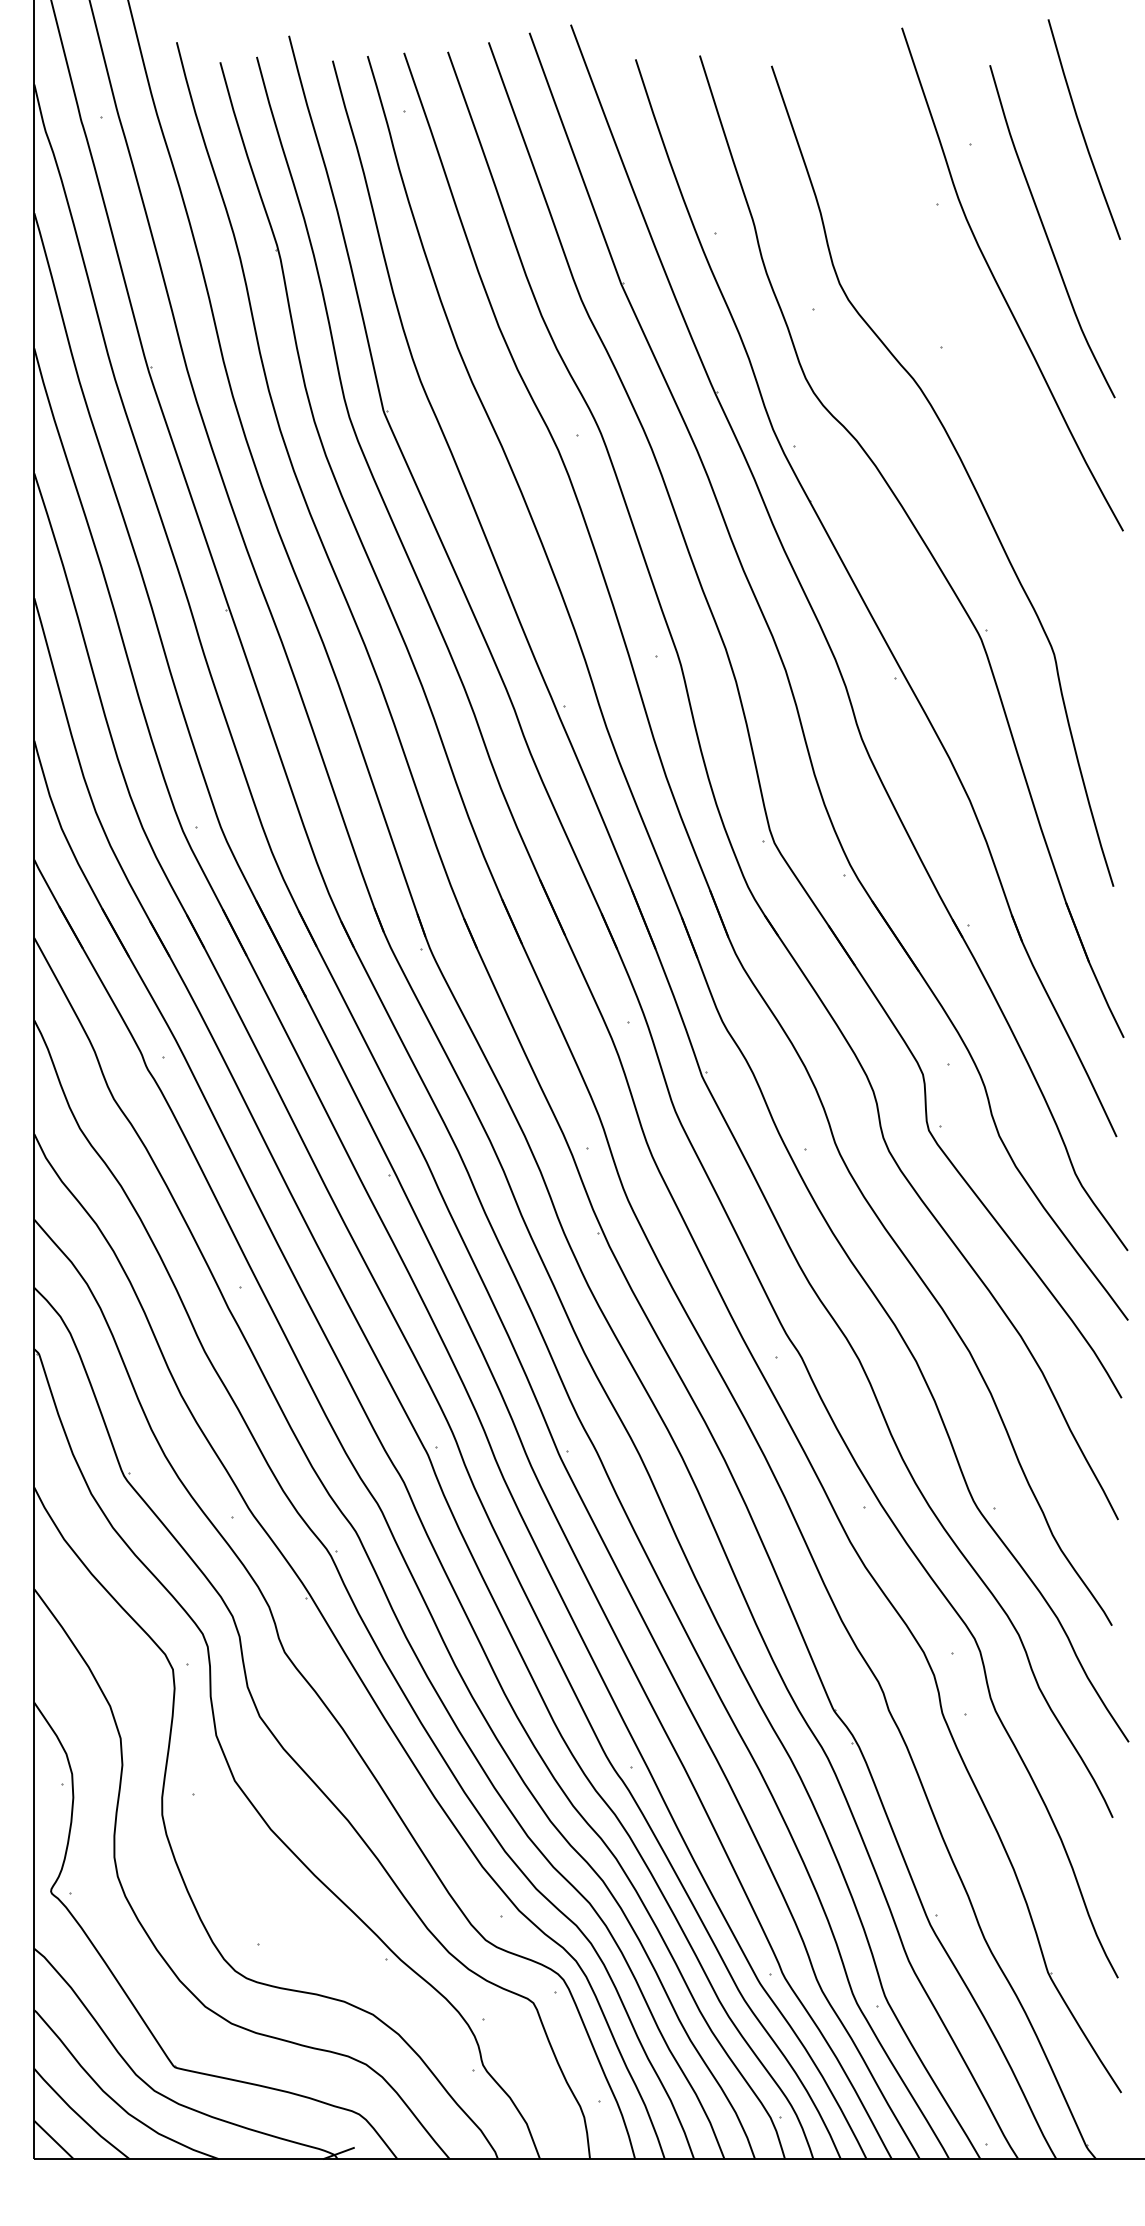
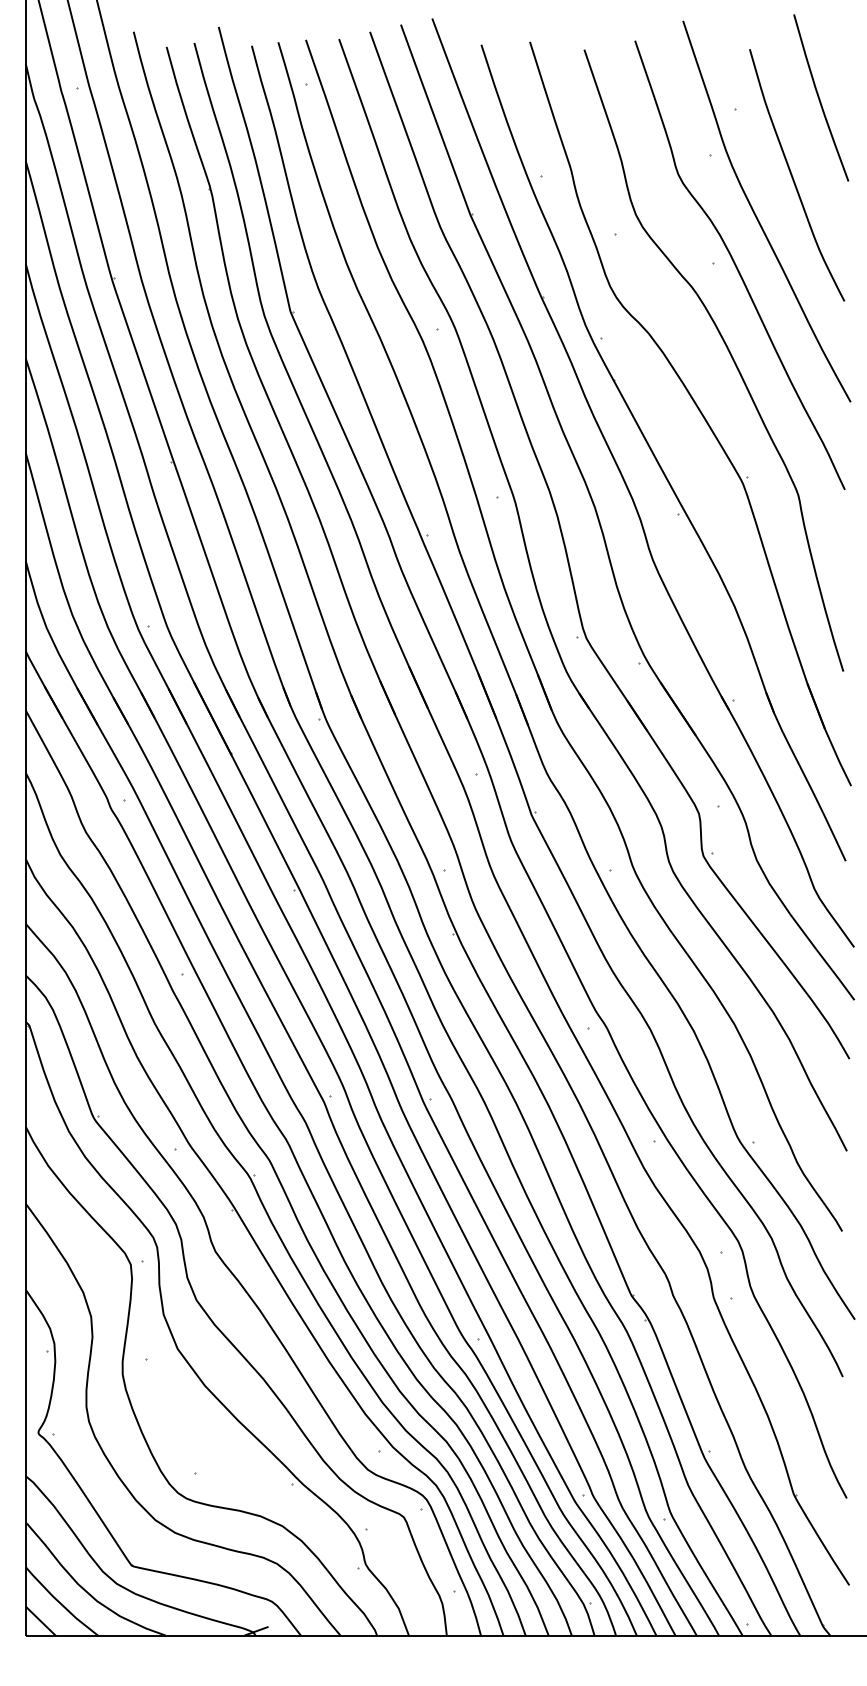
curve: (972, 350) -> (736, 265), added

